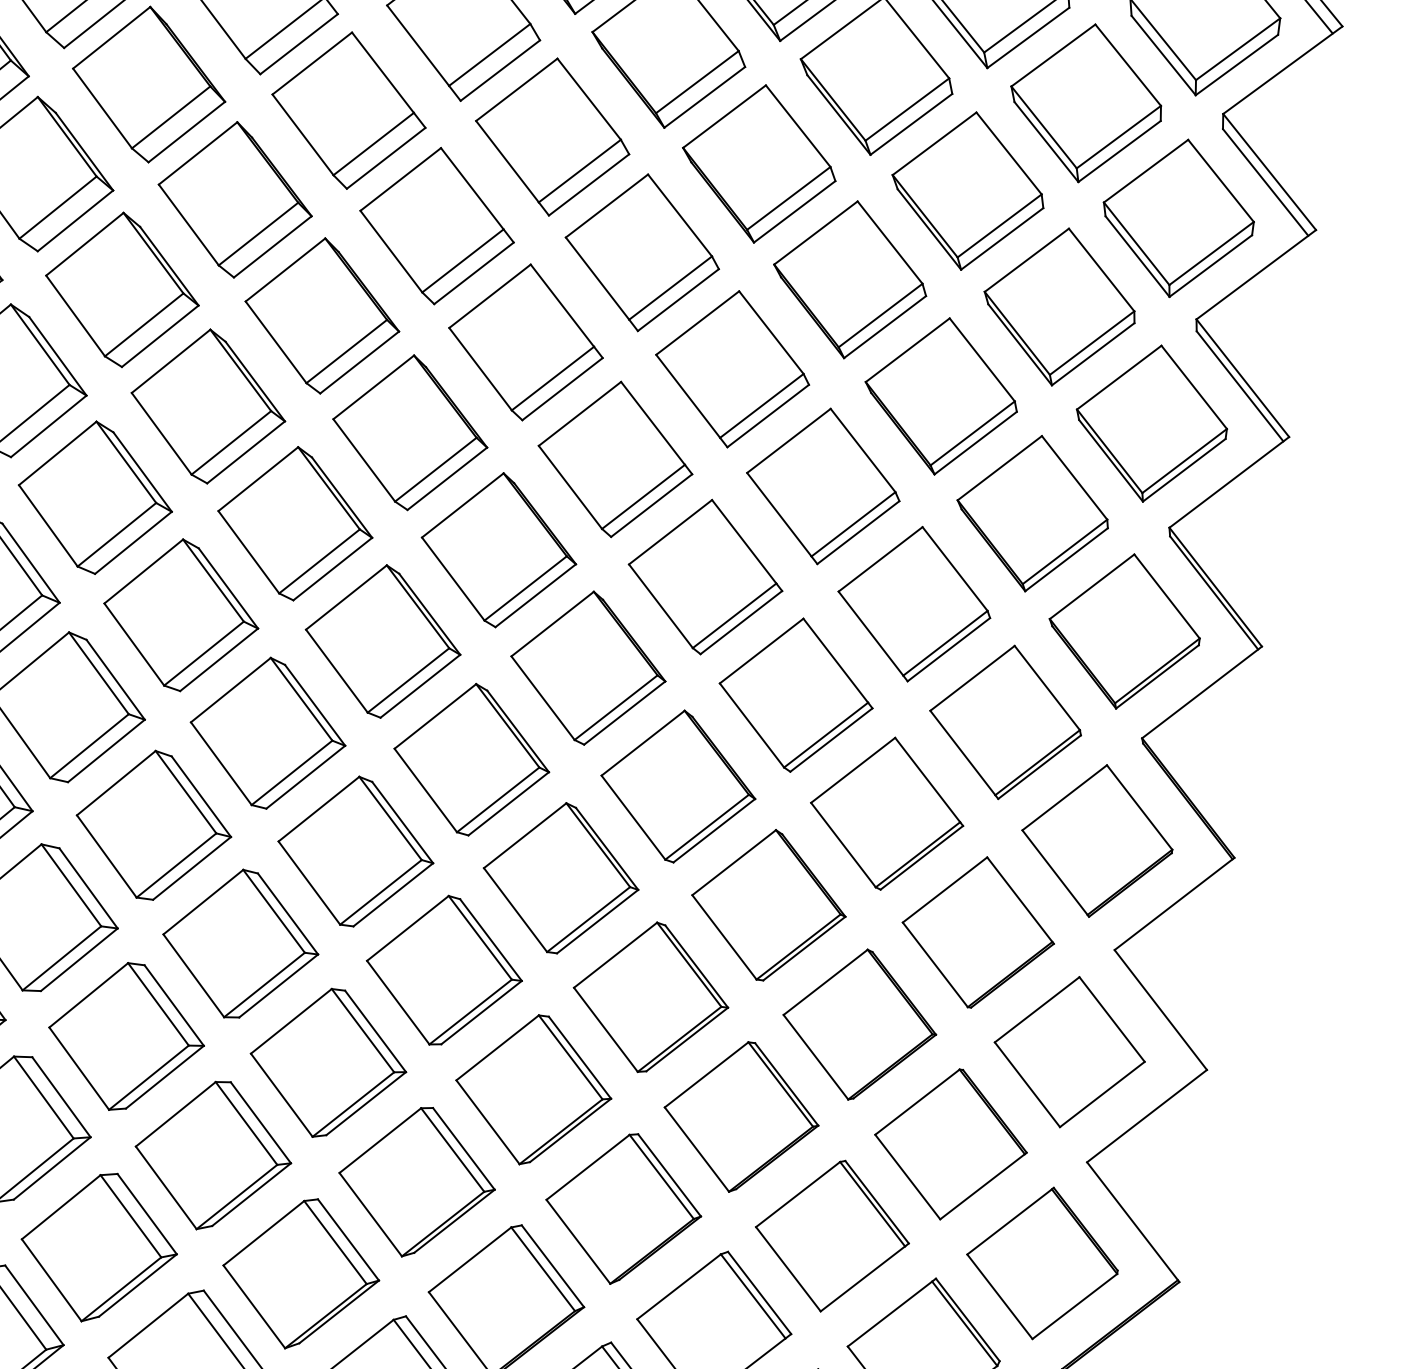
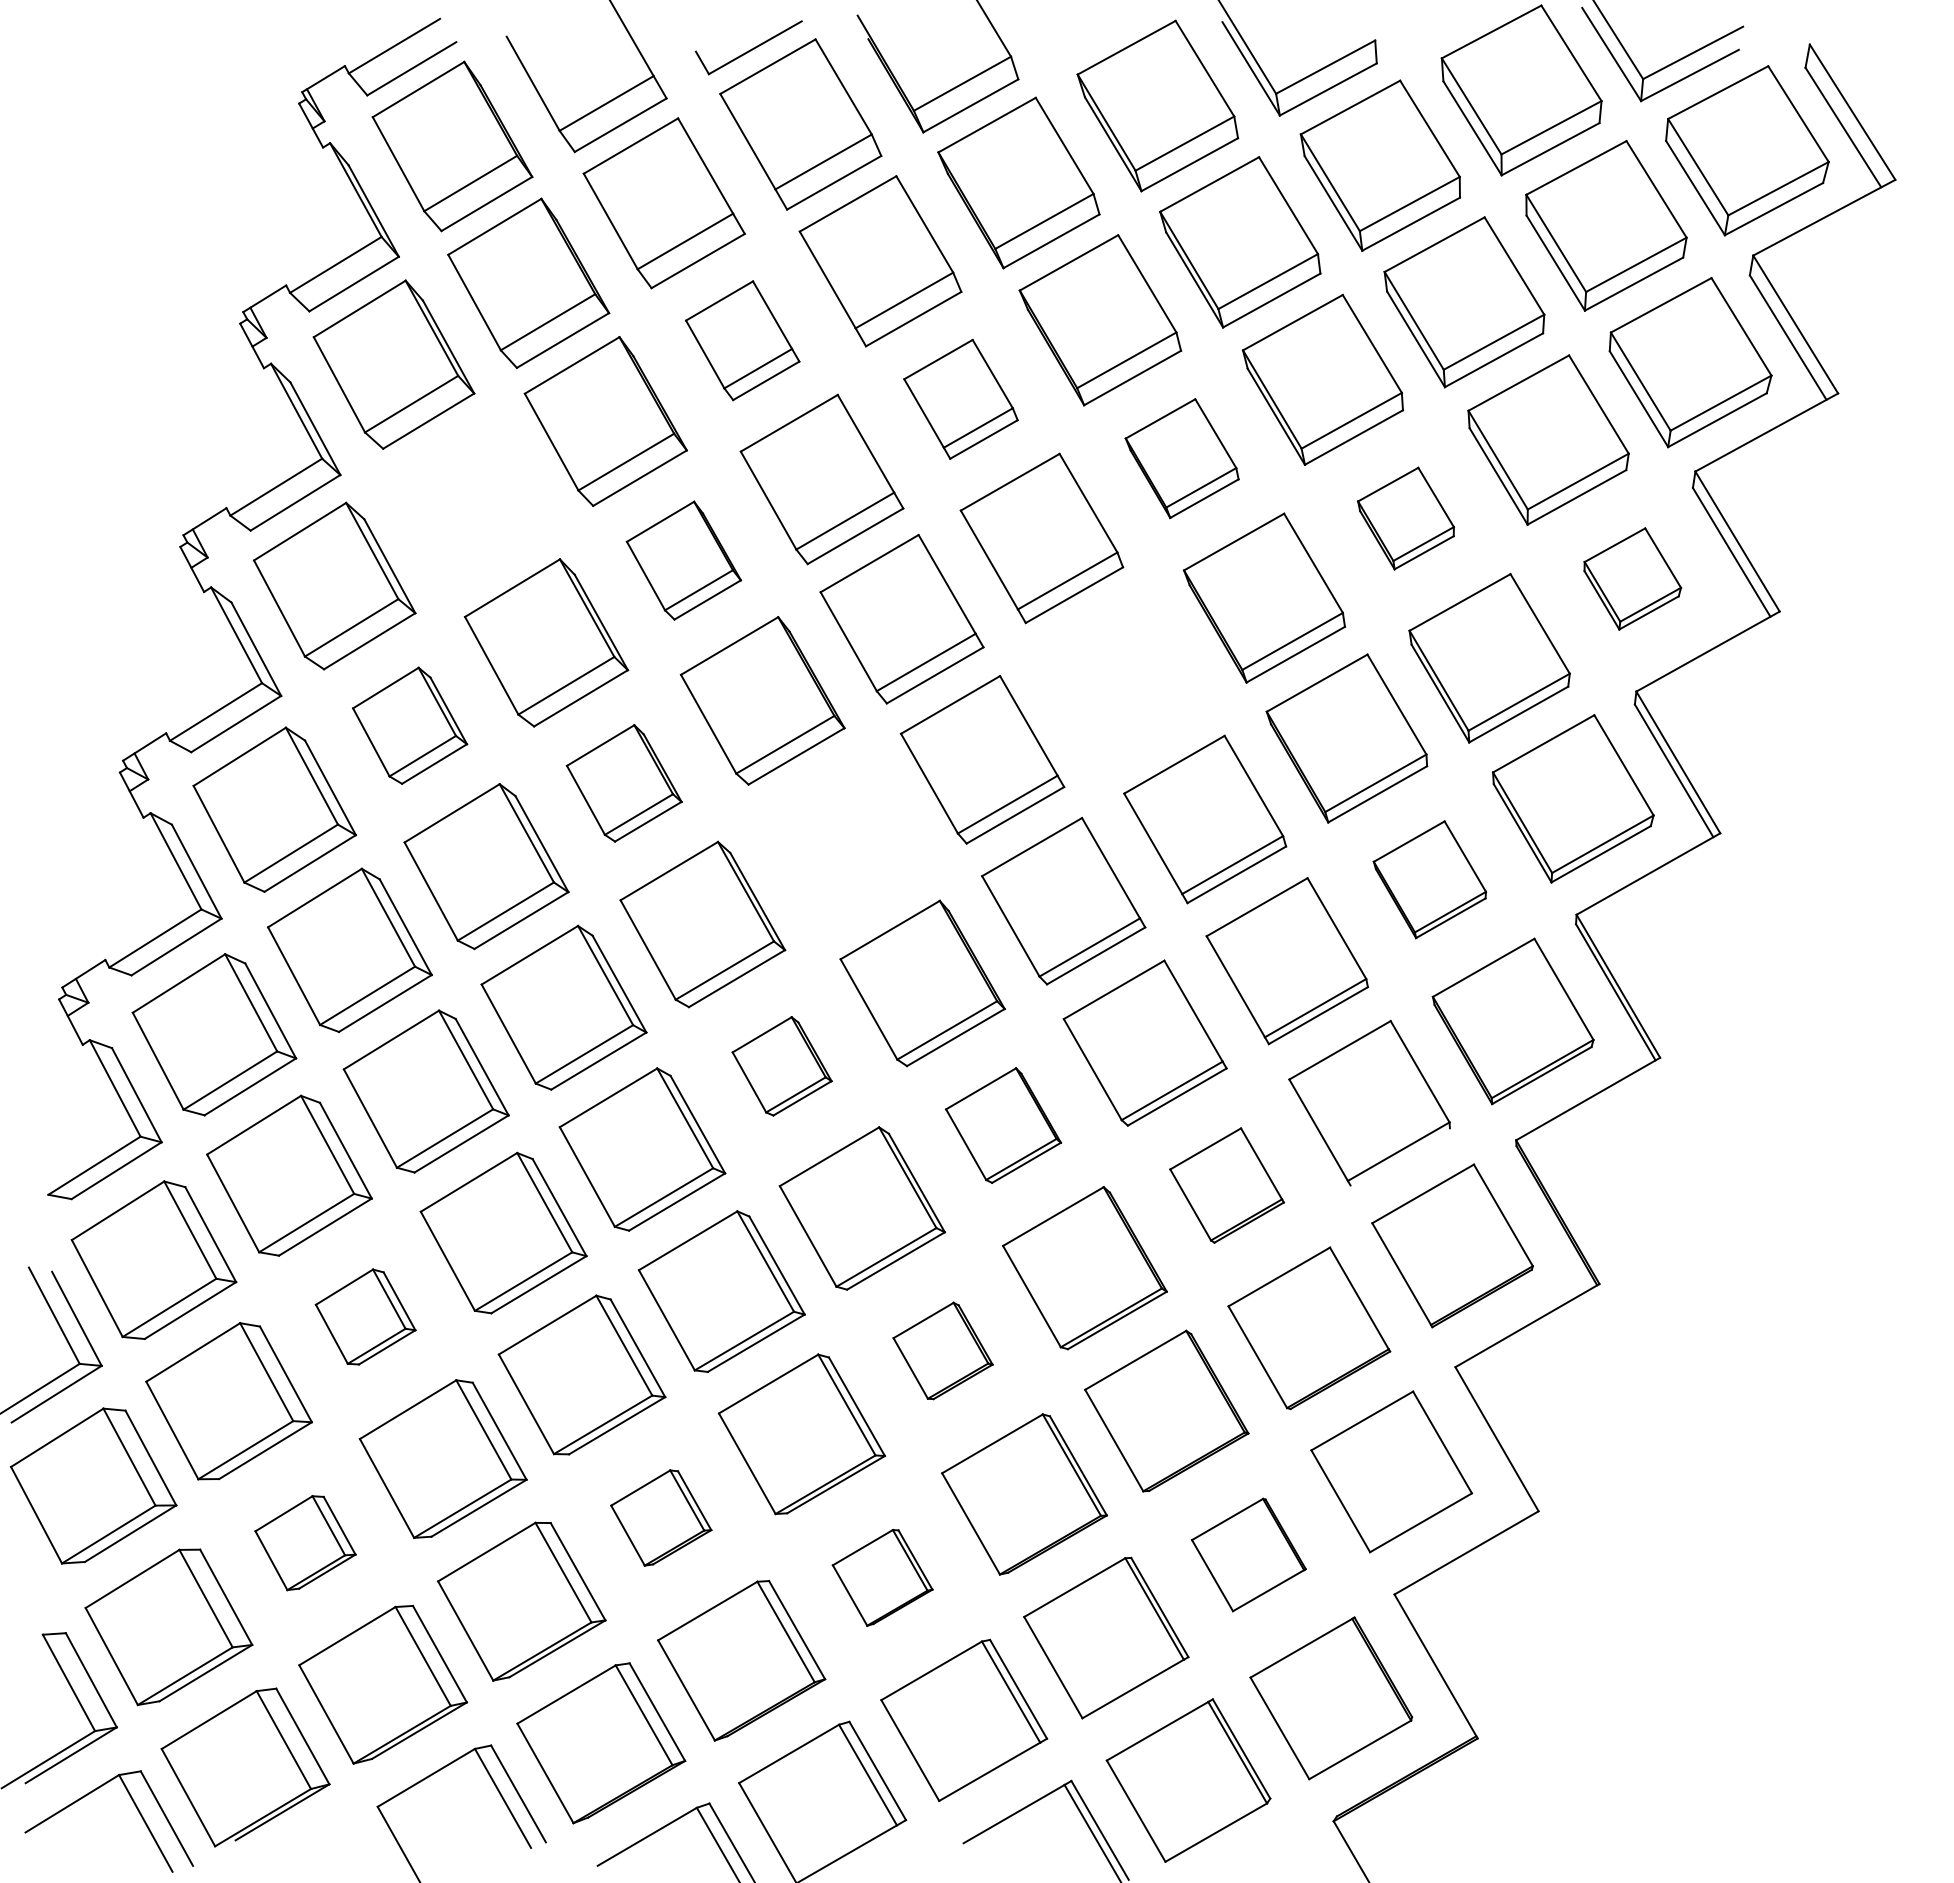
part: (348, 110) -> (742, 340), size x0.7
part: (552, 137) -> (960, 399), size x0.7
part: (758, 164) -> (1181, 458), size x0.7
part: (967, 191) -> (1405, 518), size x0.6
part: (1179, 217) -> (1632, 578), size x0.6
part: (122, 290) -> (469, 503), removed
part: (321, 315) -> (683, 560), size x0.7
part: (732, 369) -> (1123, 678), removed
part: (94, 497) -> (409, 725), size x0.7
part: (1032, 513) -> (1429, 879), size x0.7
part: (295, 523) -> (624, 783), size x0.7
part: (498, 549) -> (842, 841), removed
part: (471, 760) -> (781, 1066), size x0.6
line: (1038, 766) -> (1399, 1156), removed
part: (678, 786) -> (1003, 1125), size x0.7
part: (886, 813) -> (1226, 1185), size x0.7
part: (650, 996) -> (942, 1350), size x0.6
part: (126, 1035) -> (365, 1316), size x0.6
part: (950, 1143) -> (1248, 1554), size x0.7
part: (416, 1181) -> (660, 1517), size x0.6
part: (623, 1208) -> (882, 1577), size x0.6
part: (99, 1246) -> (305, 1542), size x0.6

